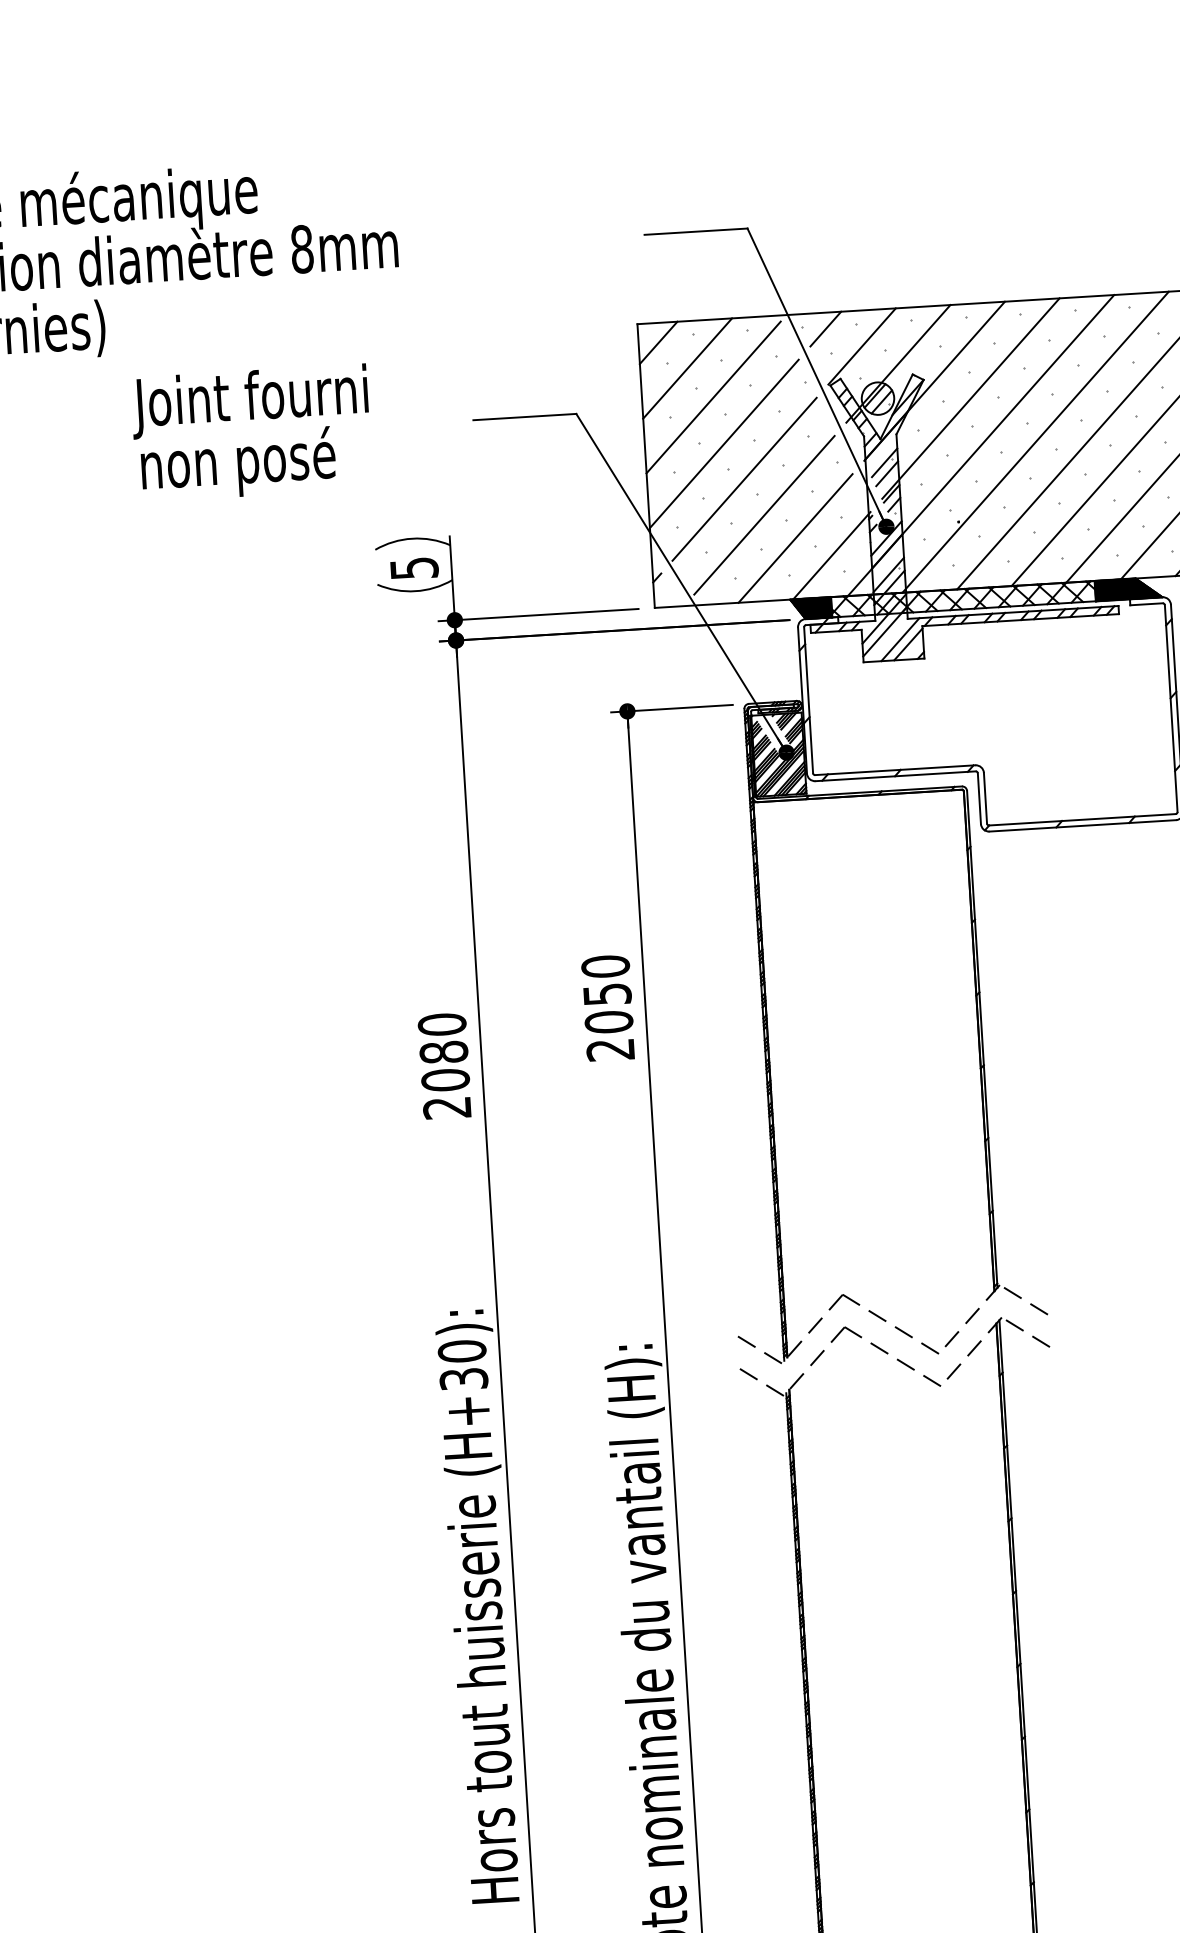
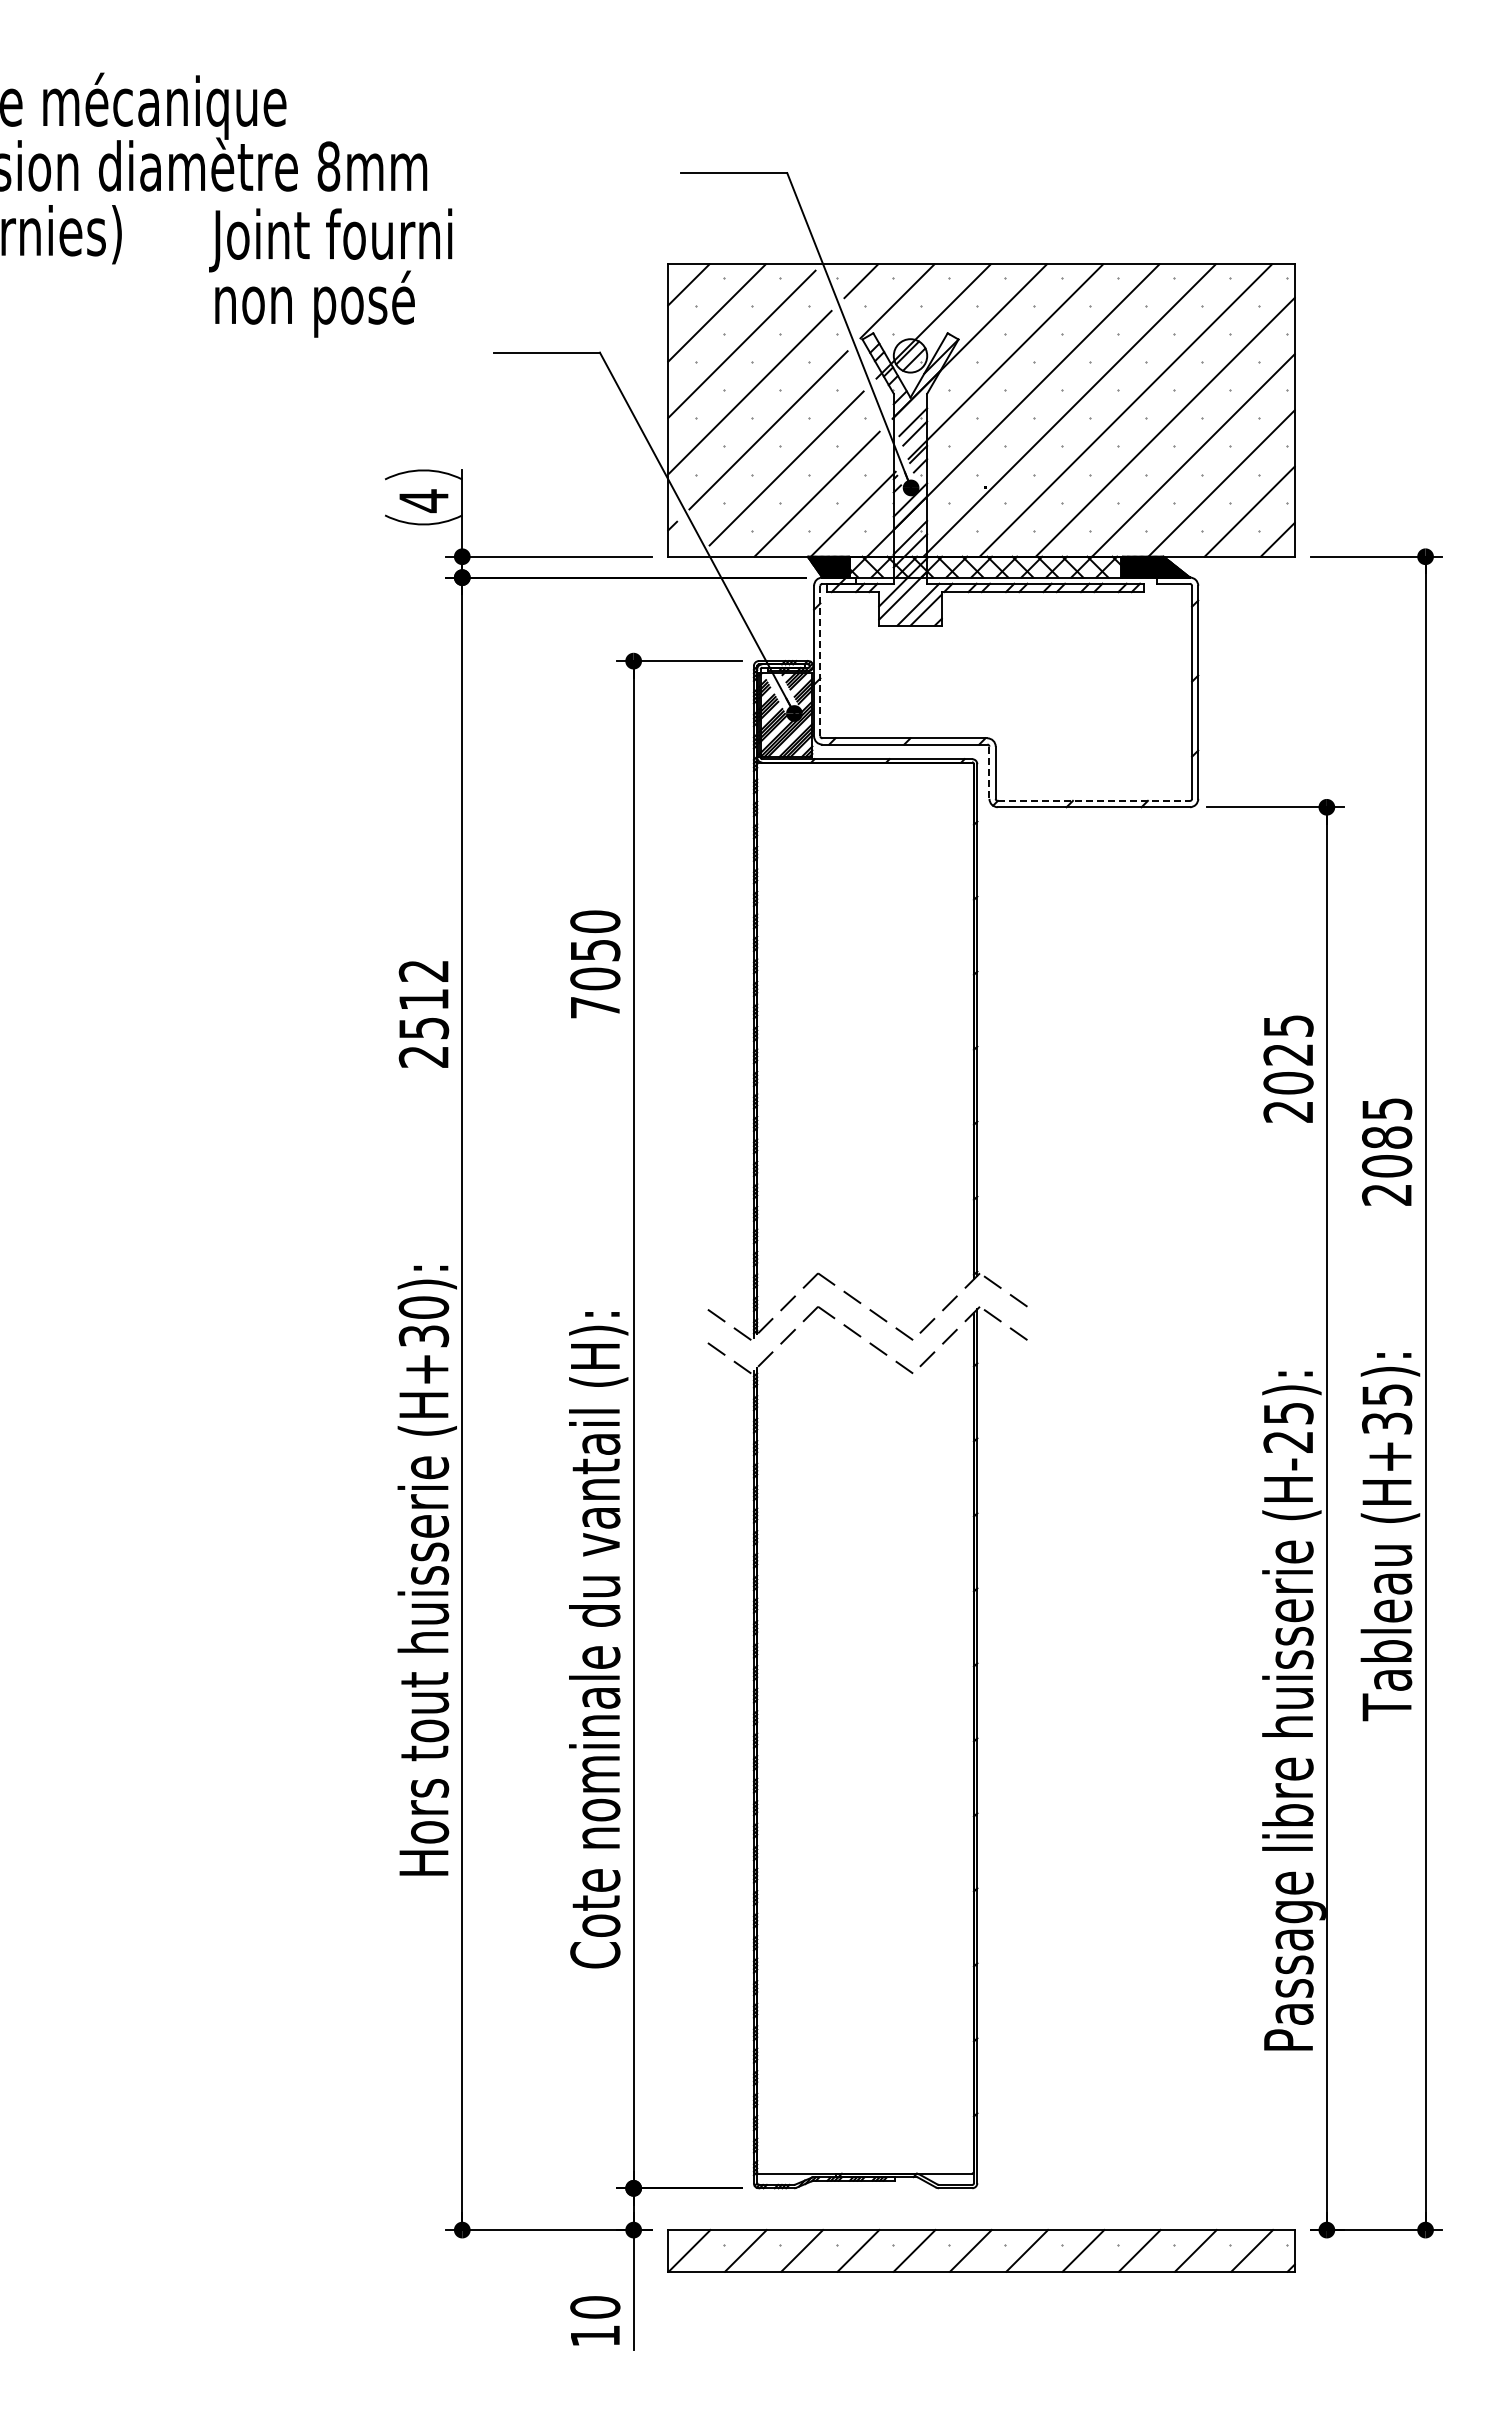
text: (251, 432) -> (330, 272), moved
text: (414, 568) -> (424, 501), 5 -> 4
line: (808, 700) -> (820, 661), solid -> dashed
line: (979, 799) -> (989, 773), solid -> dashed
line: (1082, 819) -> (1094, 800), solid -> dashed
text: (609, 1049) -> (594, 1007), 2050 -> 7050
text: (443, 1052) -> (423, 999), 2080 -> 2512

